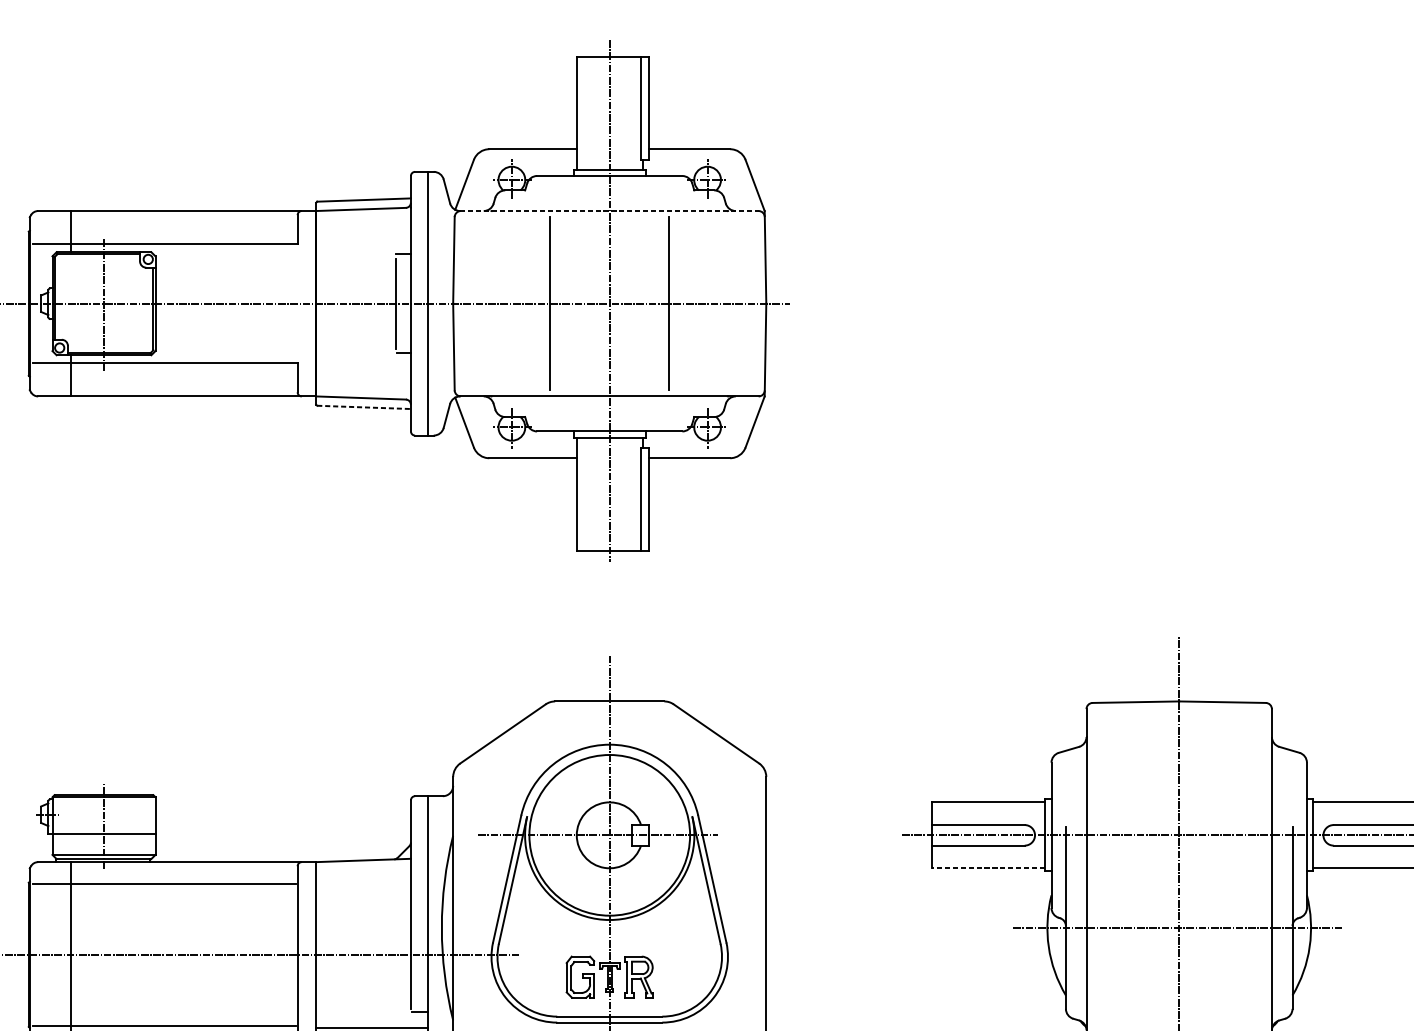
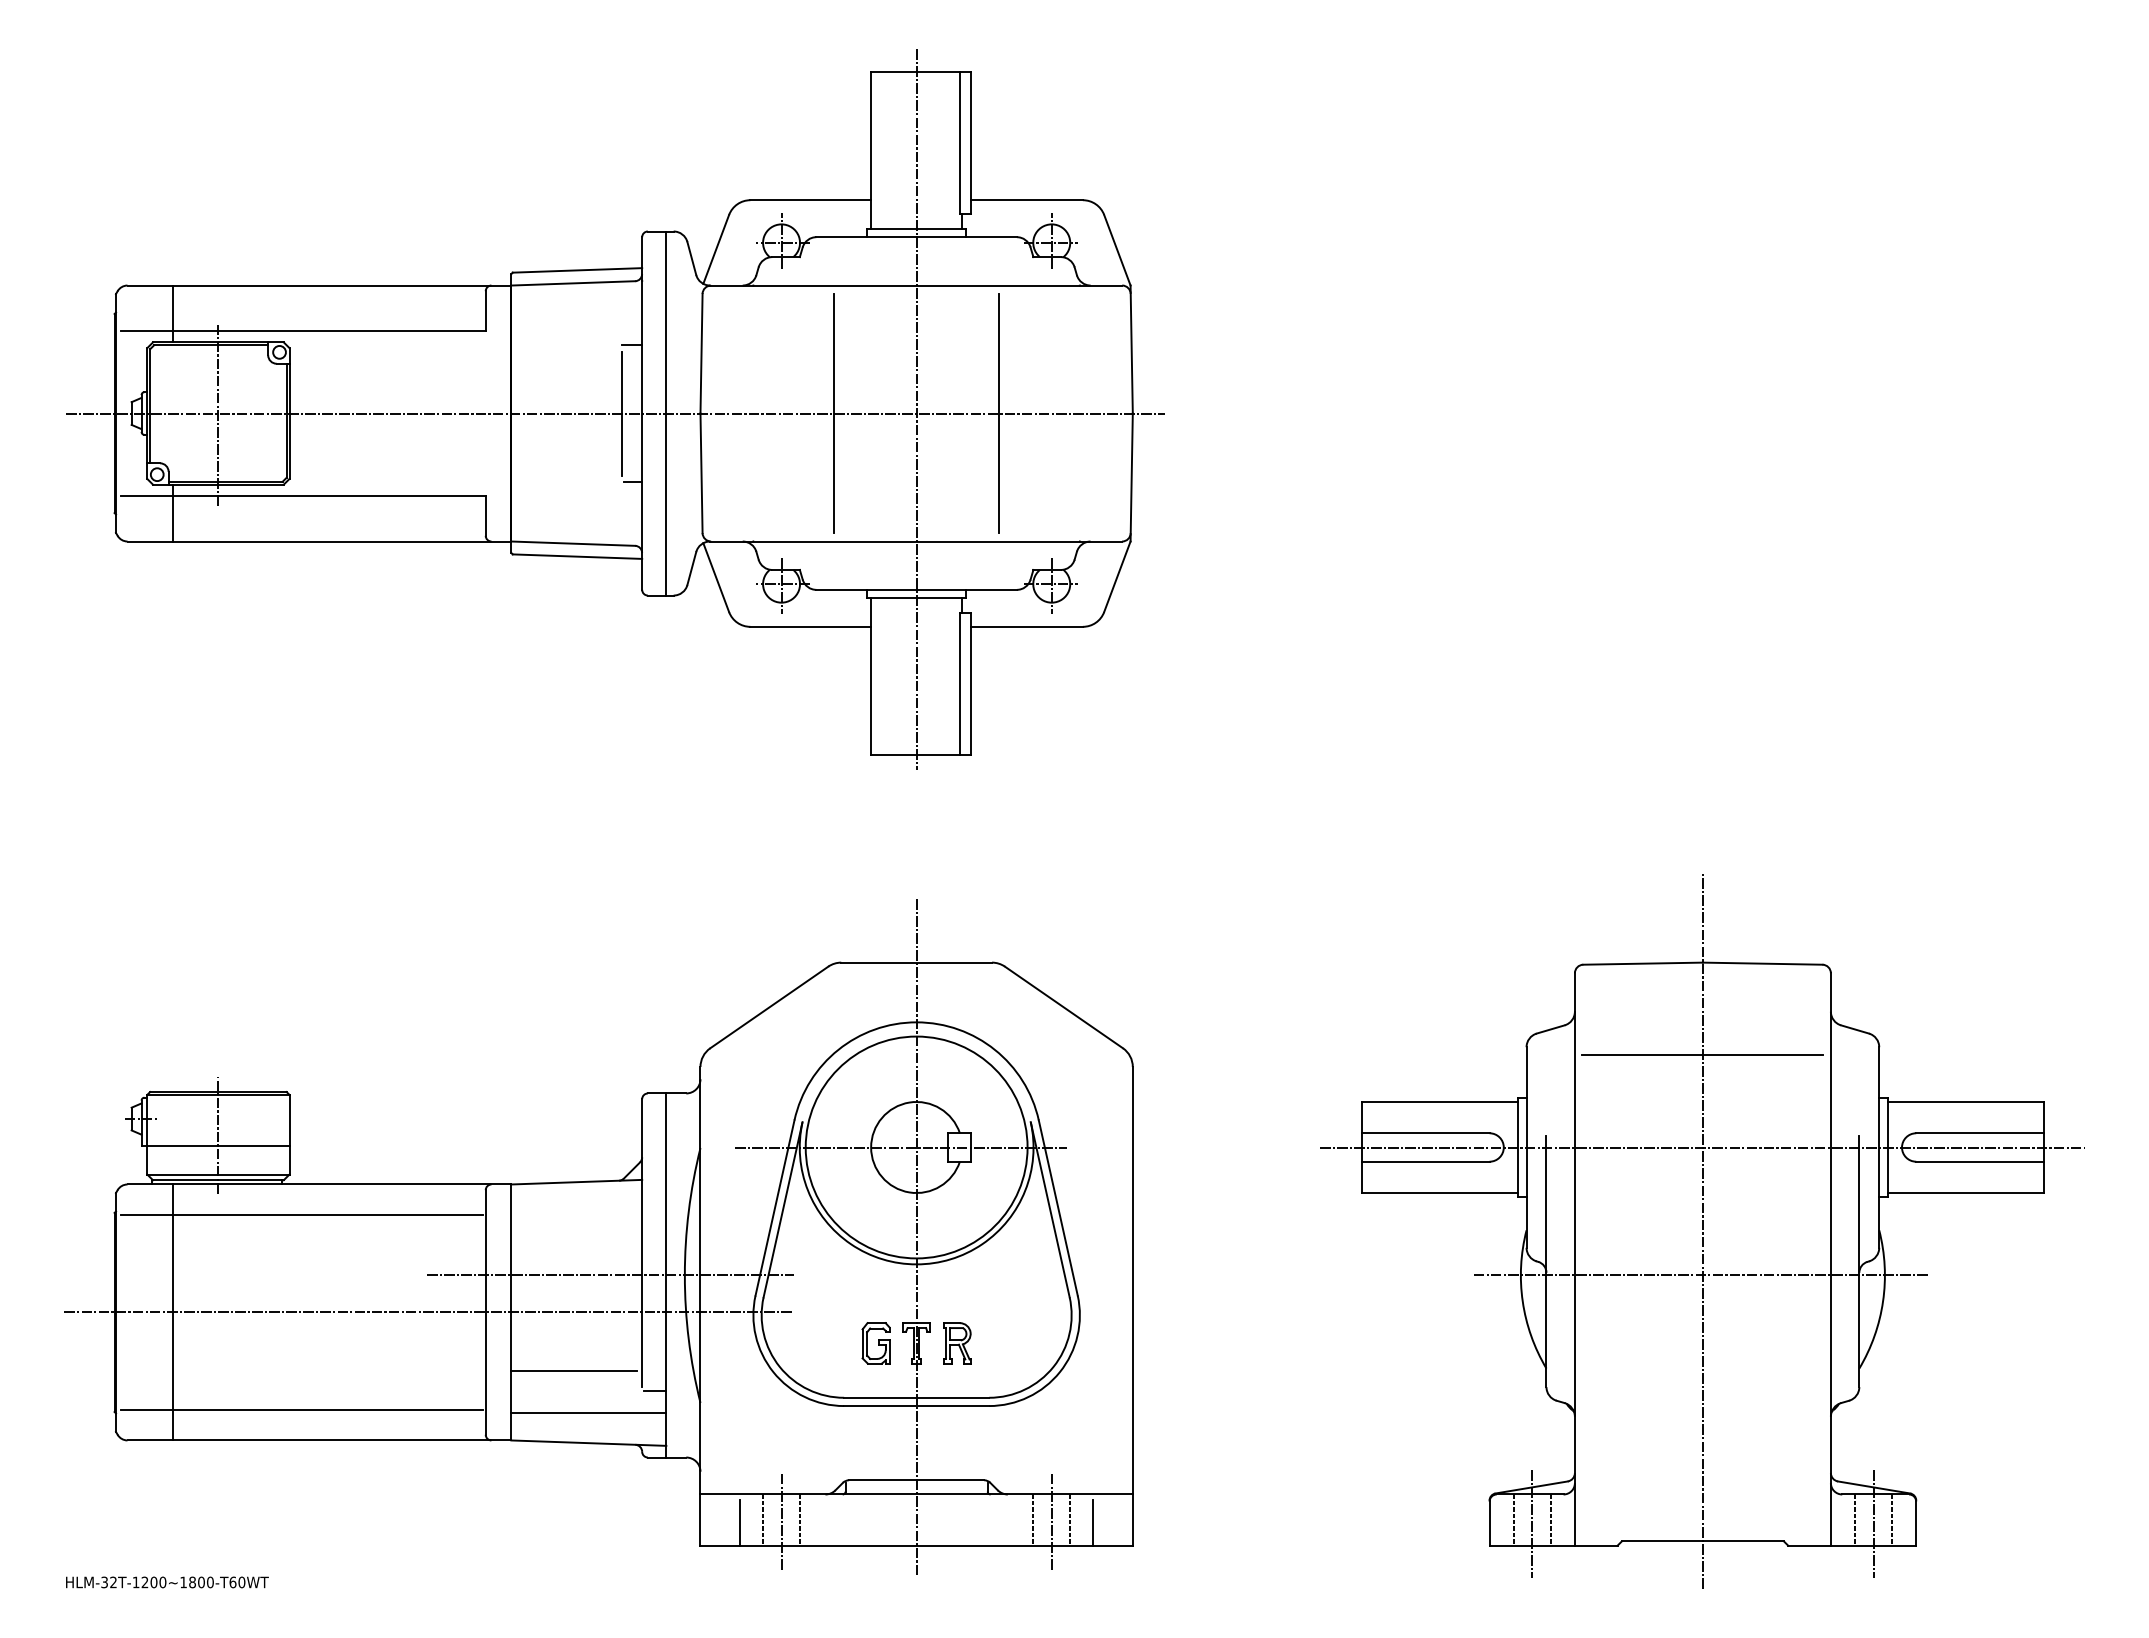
line: (609, 210) -> (916, 285), dashed -> solid
line: (364, 407) -> (577, 556), dashed -> solid
line: (1178, 768) -> (1702, 1055), added
line: (988, 868) -> (1439, 1193), dashed -> solid
line: (388, 928) -> (610, 1275), added
part: (579, 977) -> (875, 1343), size x0.71
part: (639, 977) -> (957, 1343), size x0.71
line: (361, 996) -> (573, 1370), added

